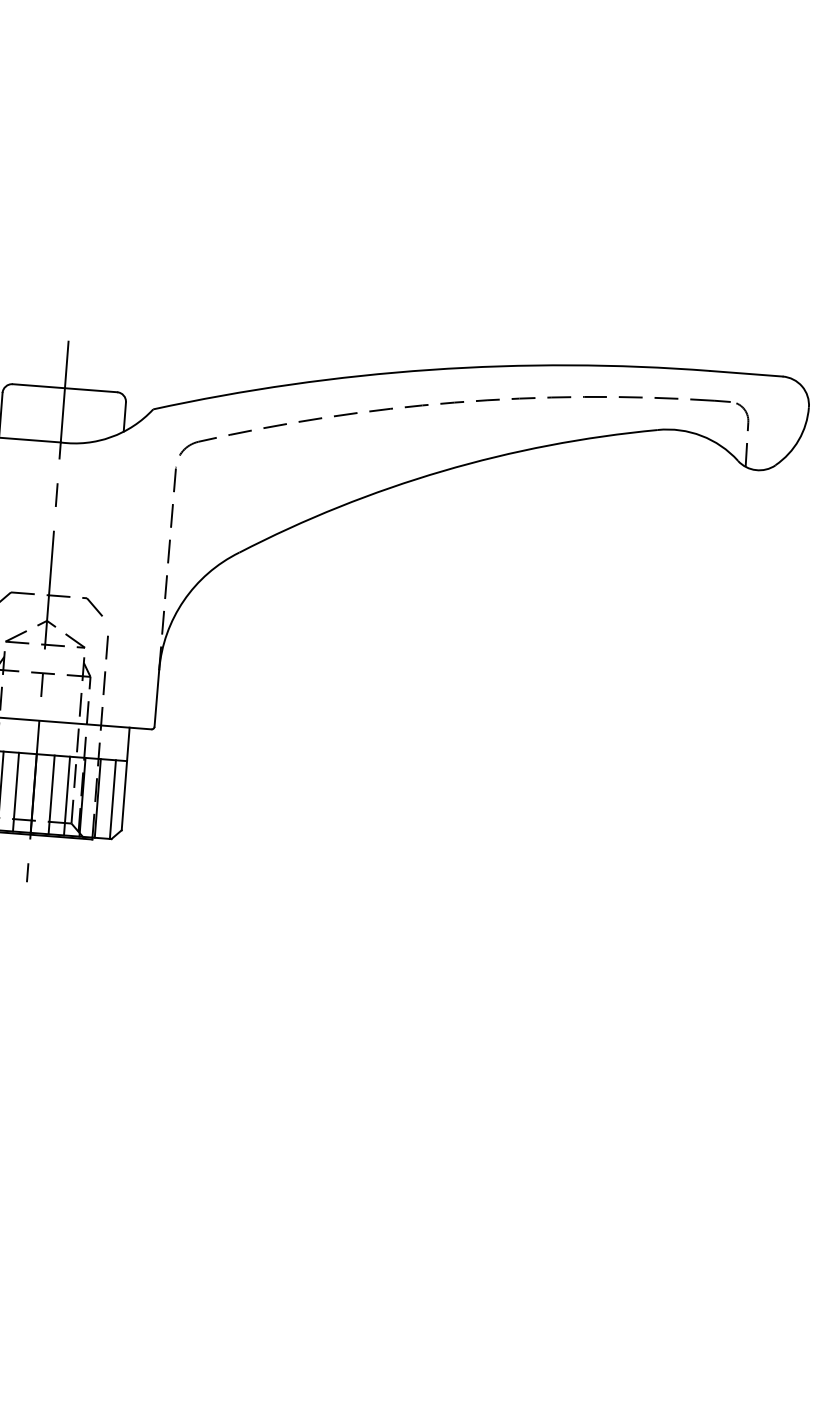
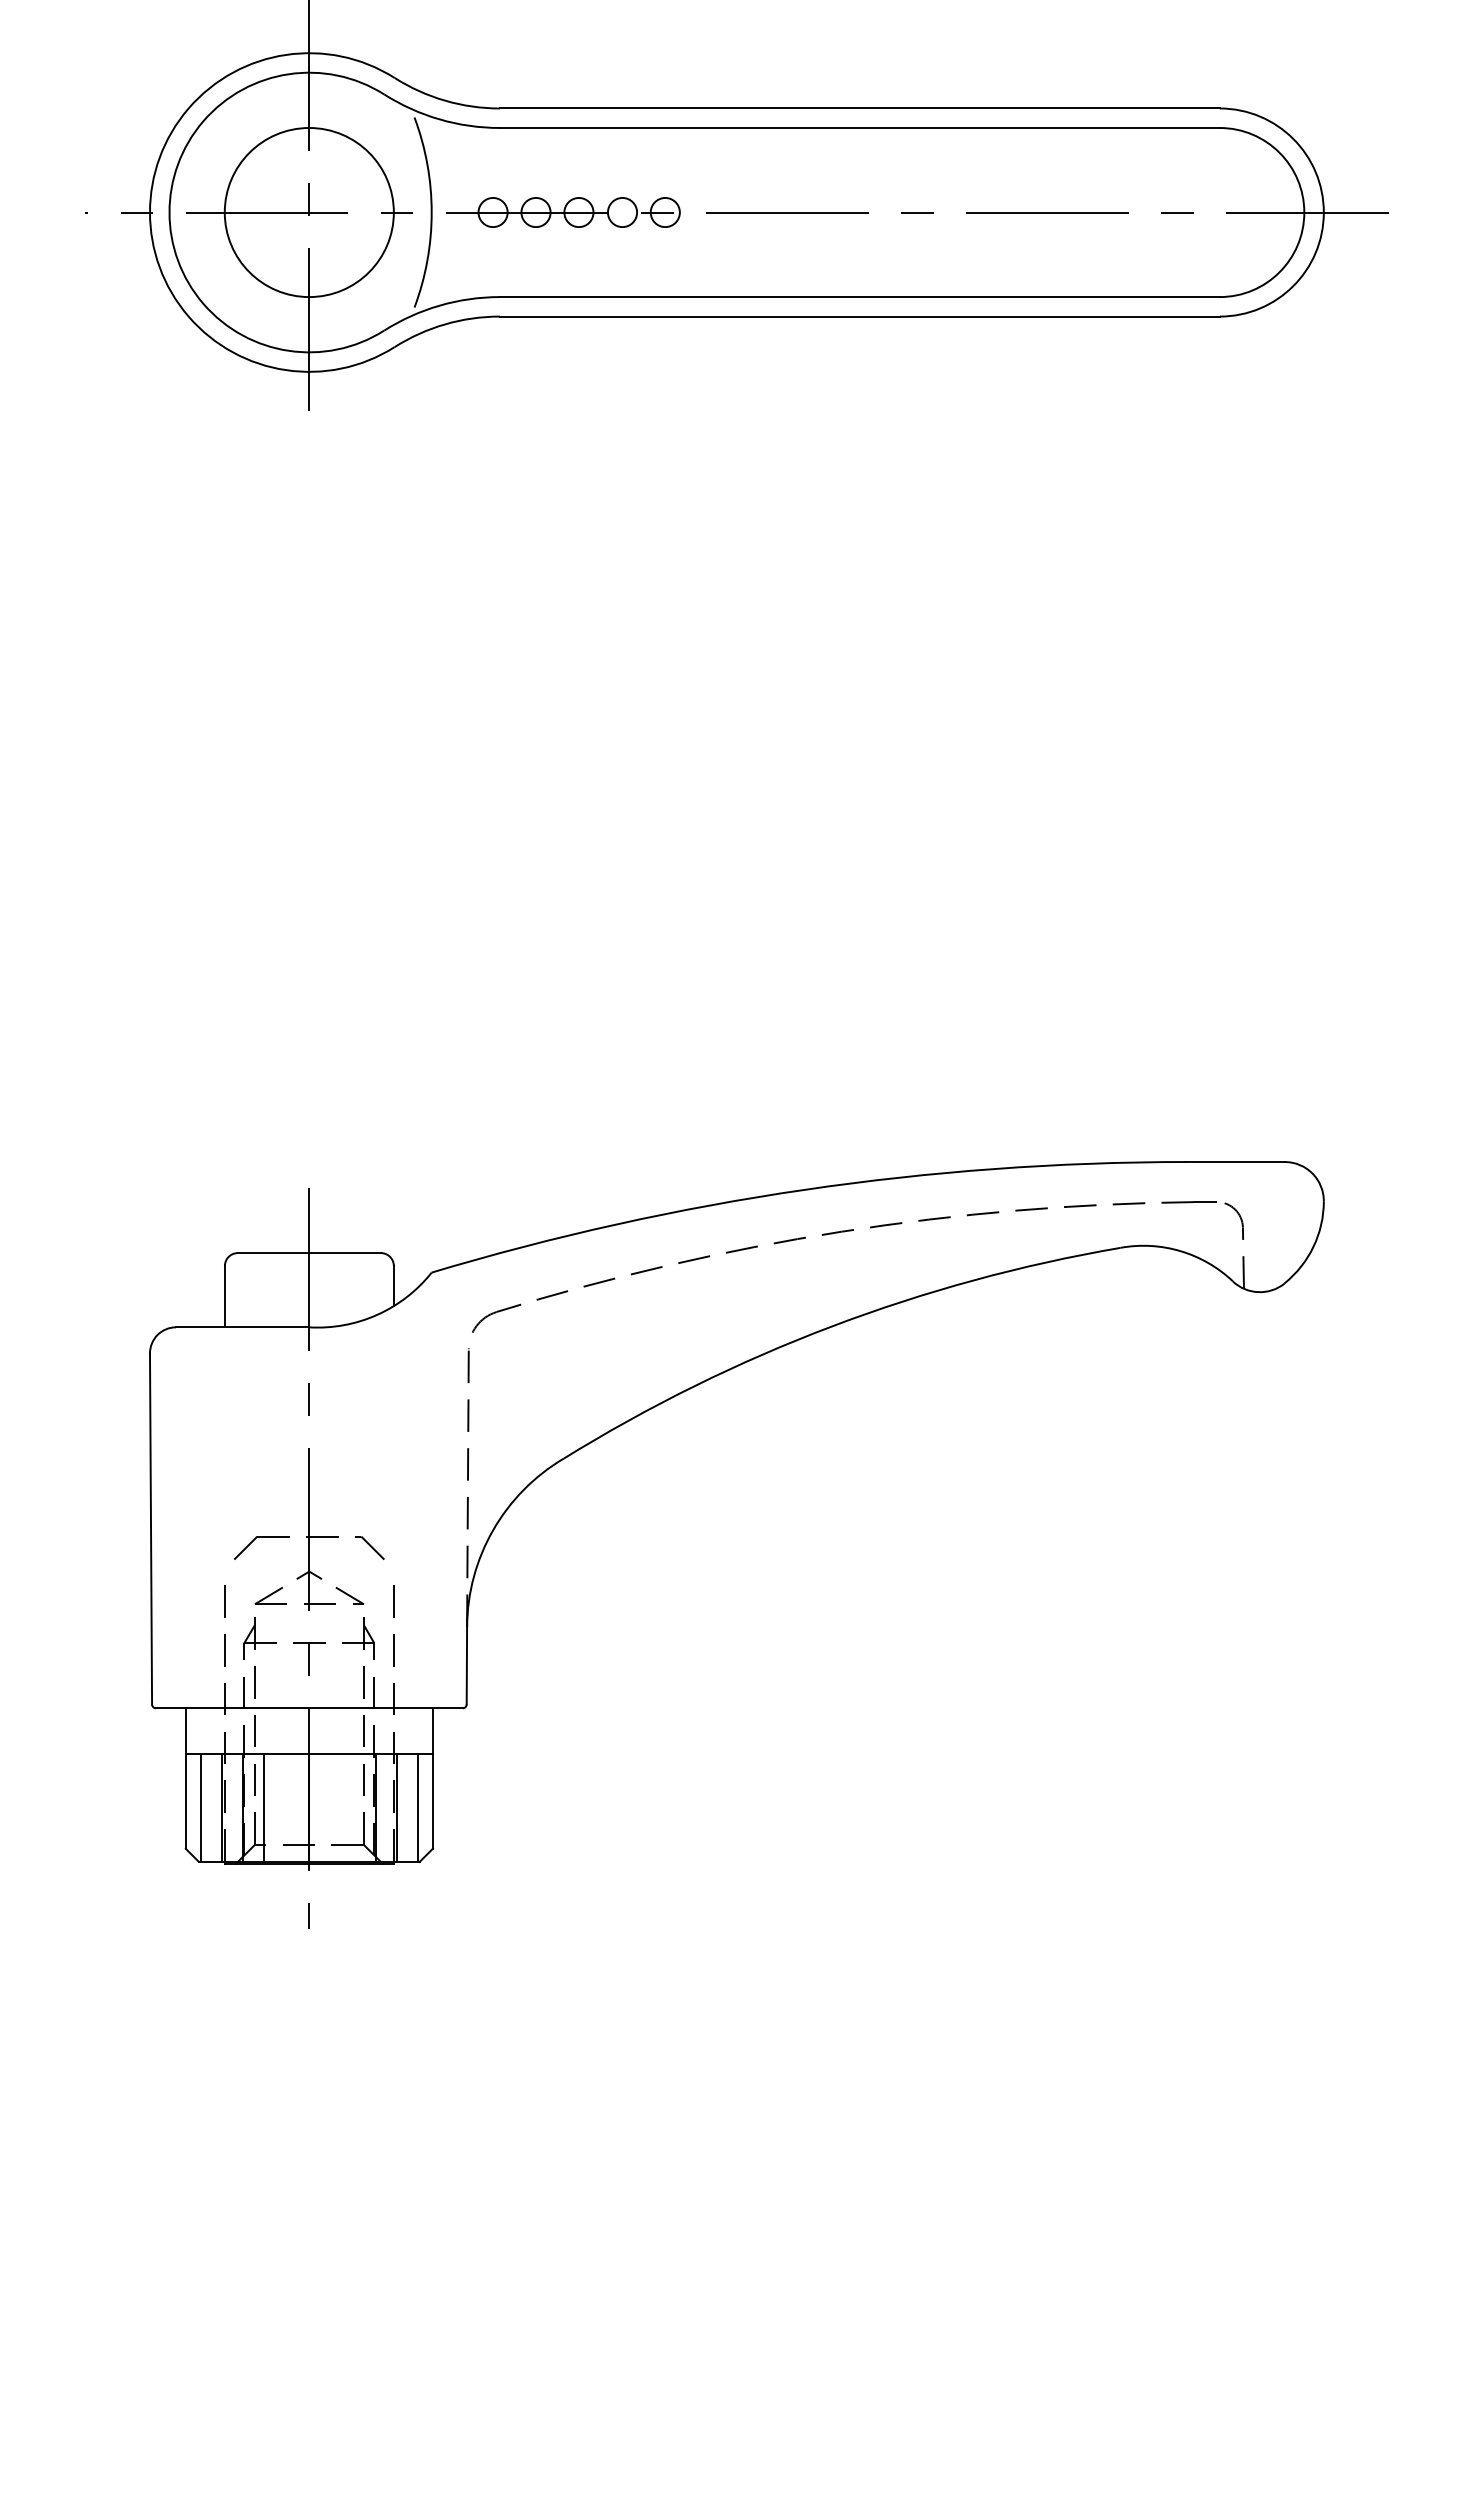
line: (16, 791) -> (285, 1807), removed
line: (51, 794) -> (333, 1807), removed
line: (66, 795) -> (354, 1807), removed

